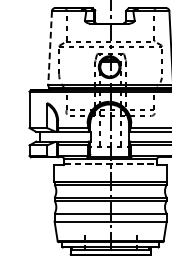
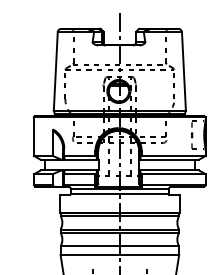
line: (49, 48) -> (55, 71), dashed -> solid
line: (111, 164) -> (120, 194), dashed -> solid

